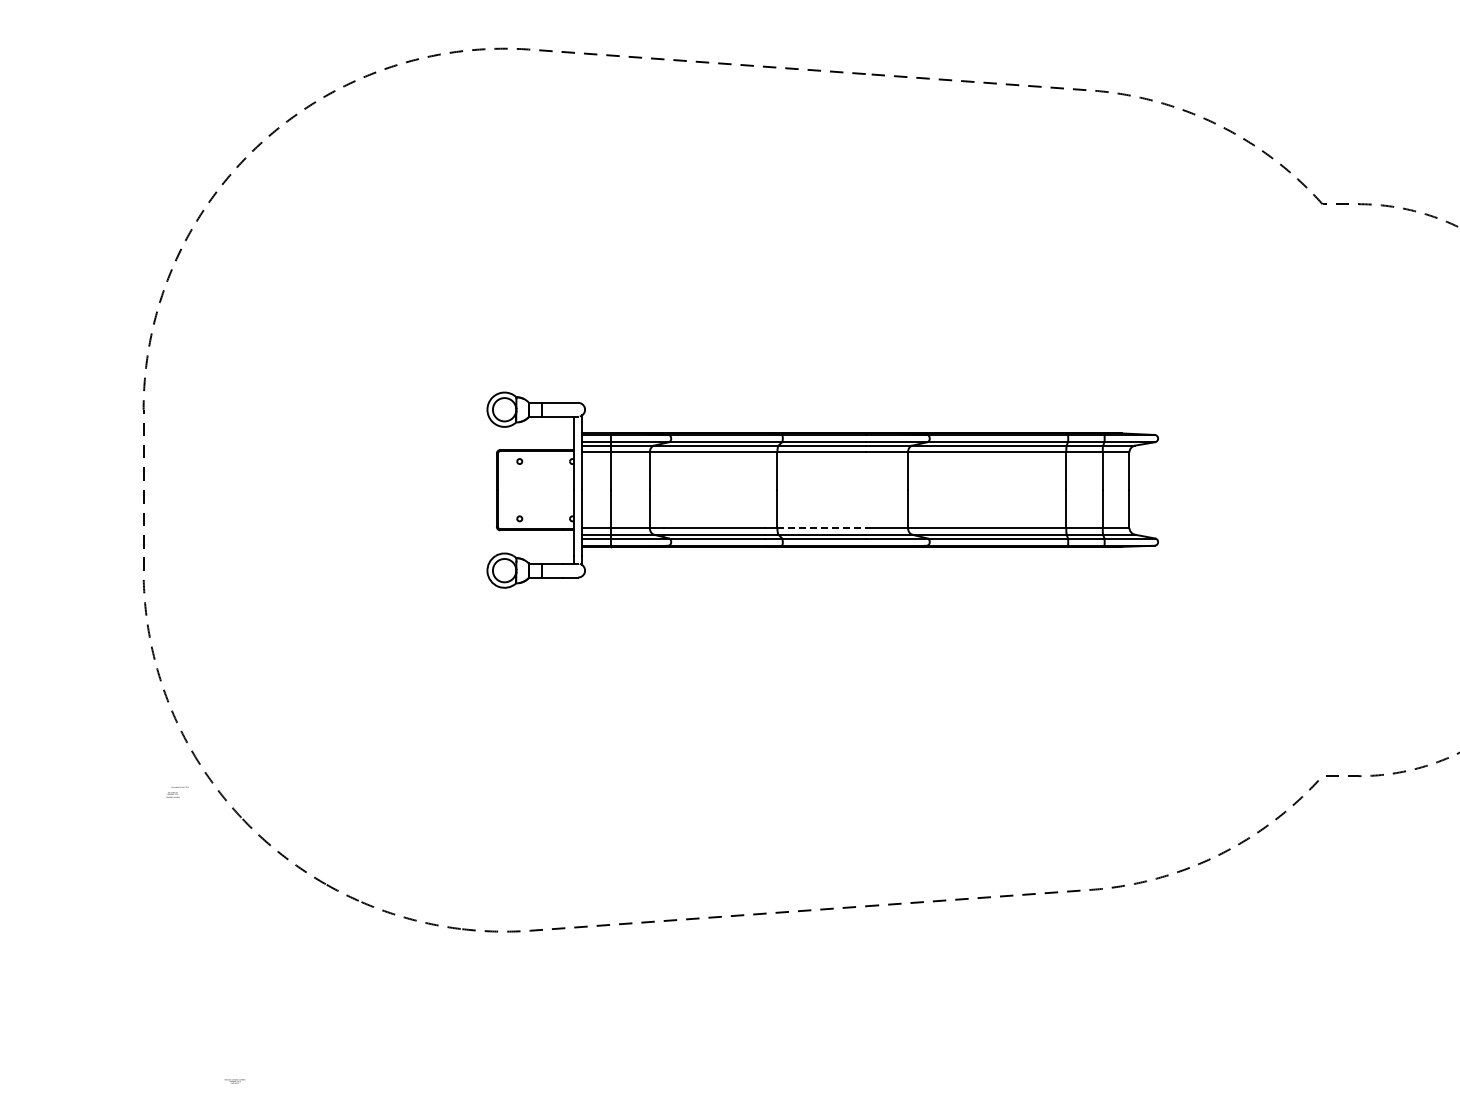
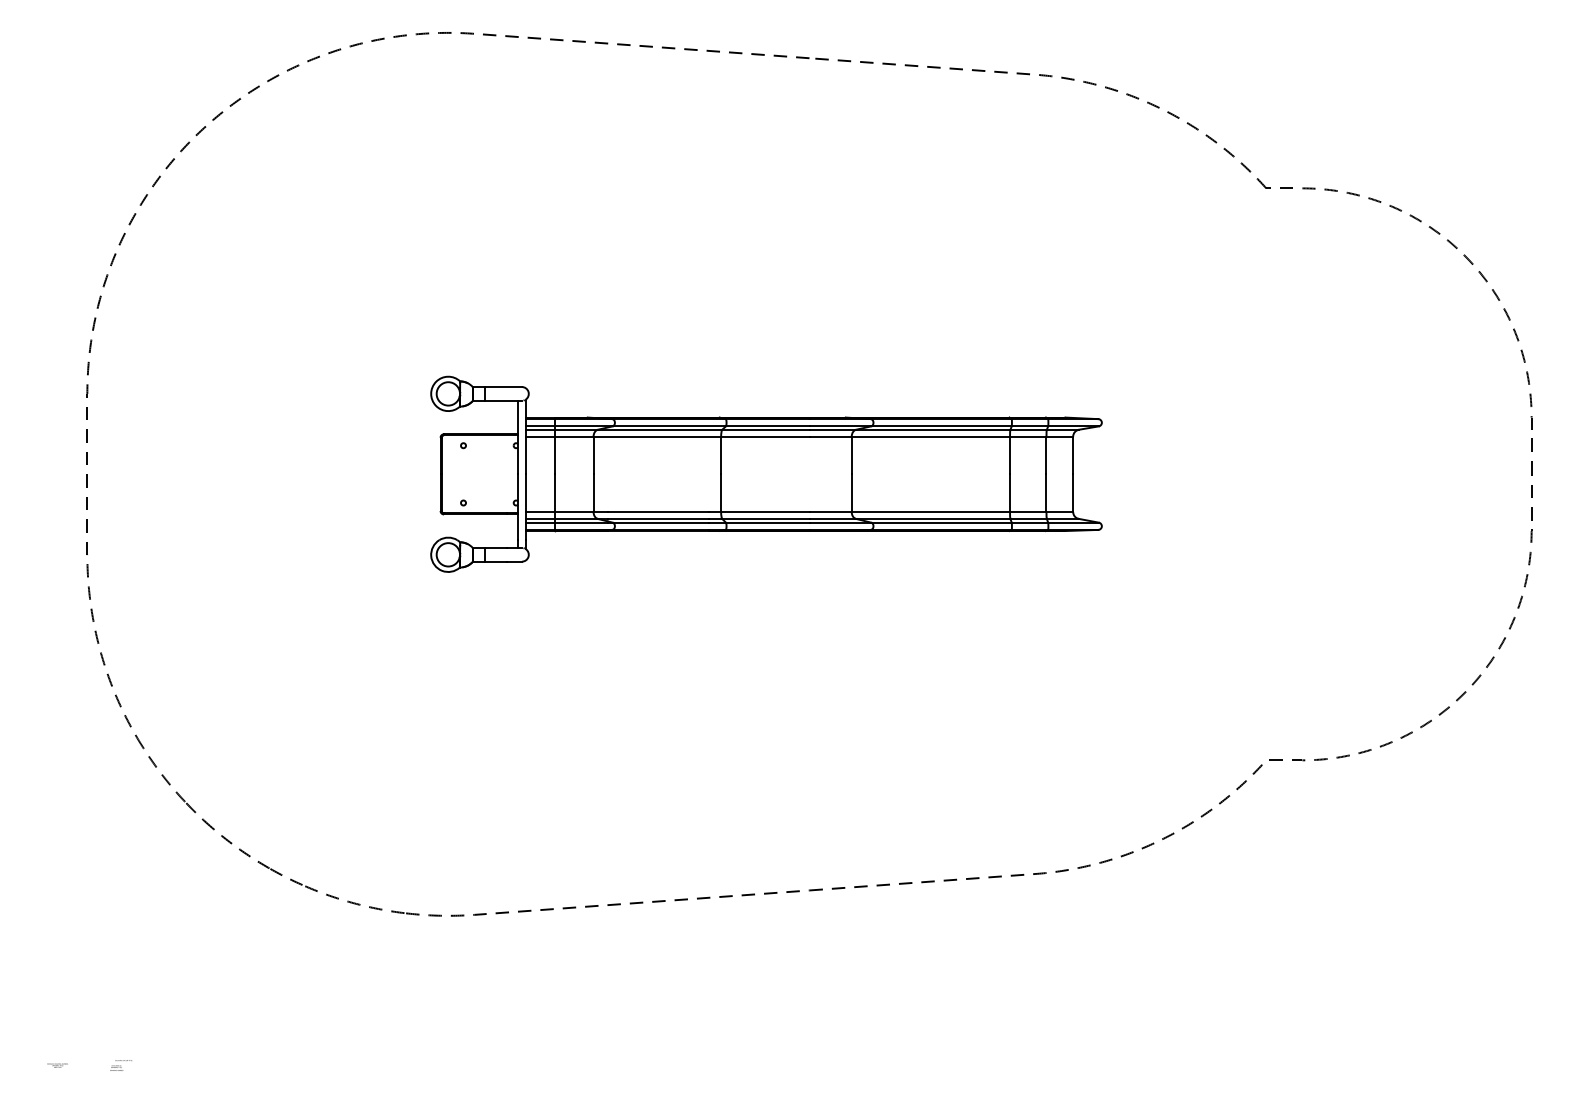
line: (821, 528) -> (765, 512), dashed -> solid
text: (176, 792) -> (120, 1065), moved
text: (234, 1081) -> (57, 1065), moved

